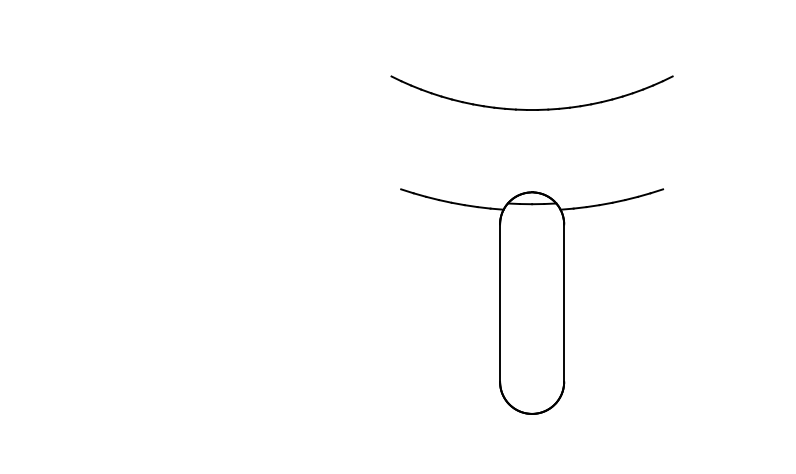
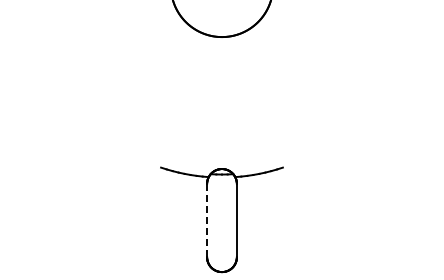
part: (526, 107) -> (219, 129), removed
line: (500, 303) -> (207, 220), solid -> dashed

